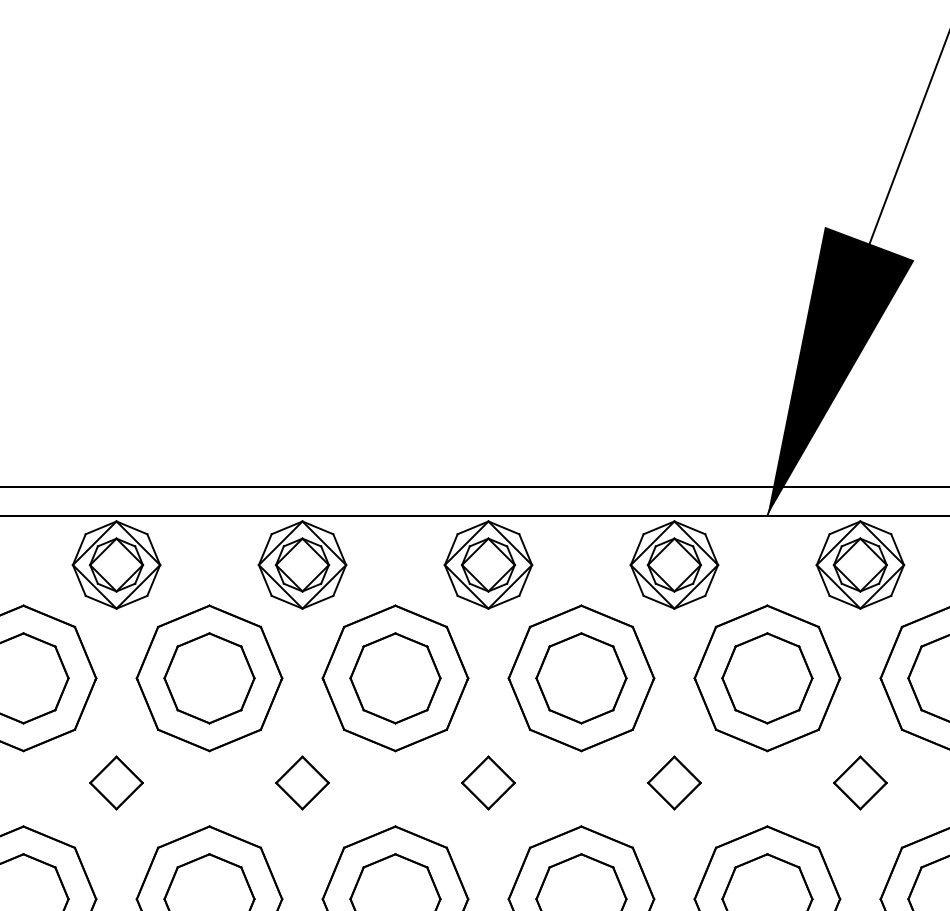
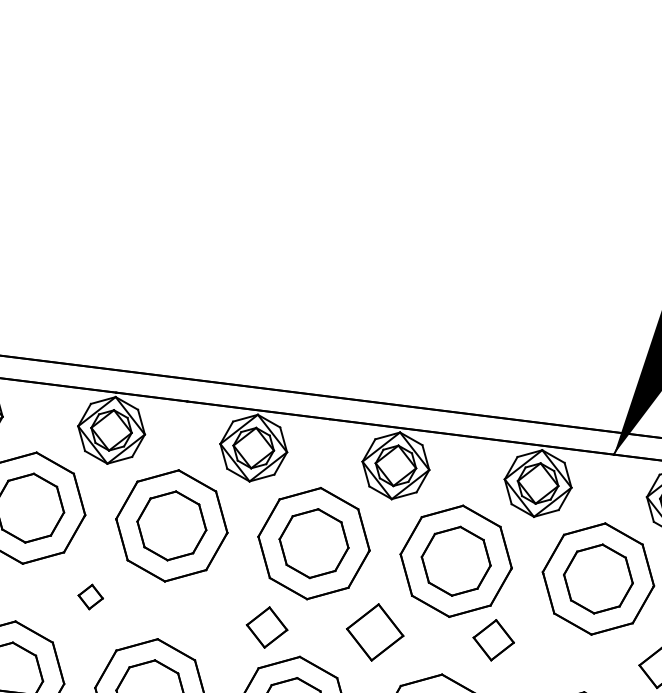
part: (116, 782) -> (90, 596), size x0.6
part: (302, 782) -> (267, 627), moved
part: (488, 782) -> (375, 632), size x1.4
part: (674, 782) -> (493, 639), moved

